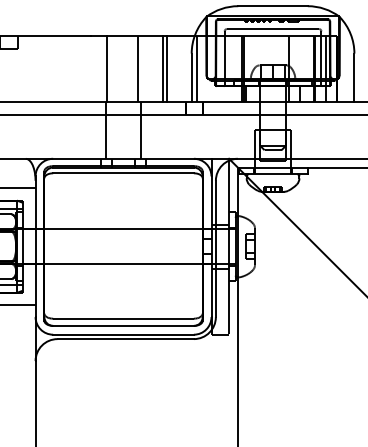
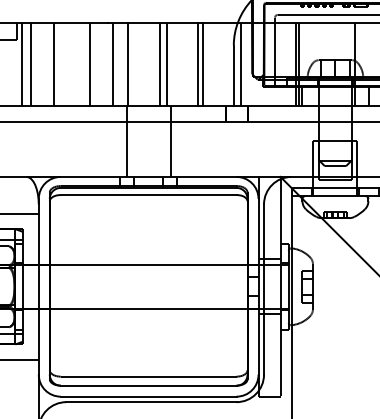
line: (22, 68) -> (22, 64), added
line: (29, 68) -> (31, 64), added
line: (47, 68) -> (53, 64), added
line: (76, 68) -> (89, 64), added
line: (95, 68) -> (113, 64), added
line: (132, 68) -> (159, 64), added

